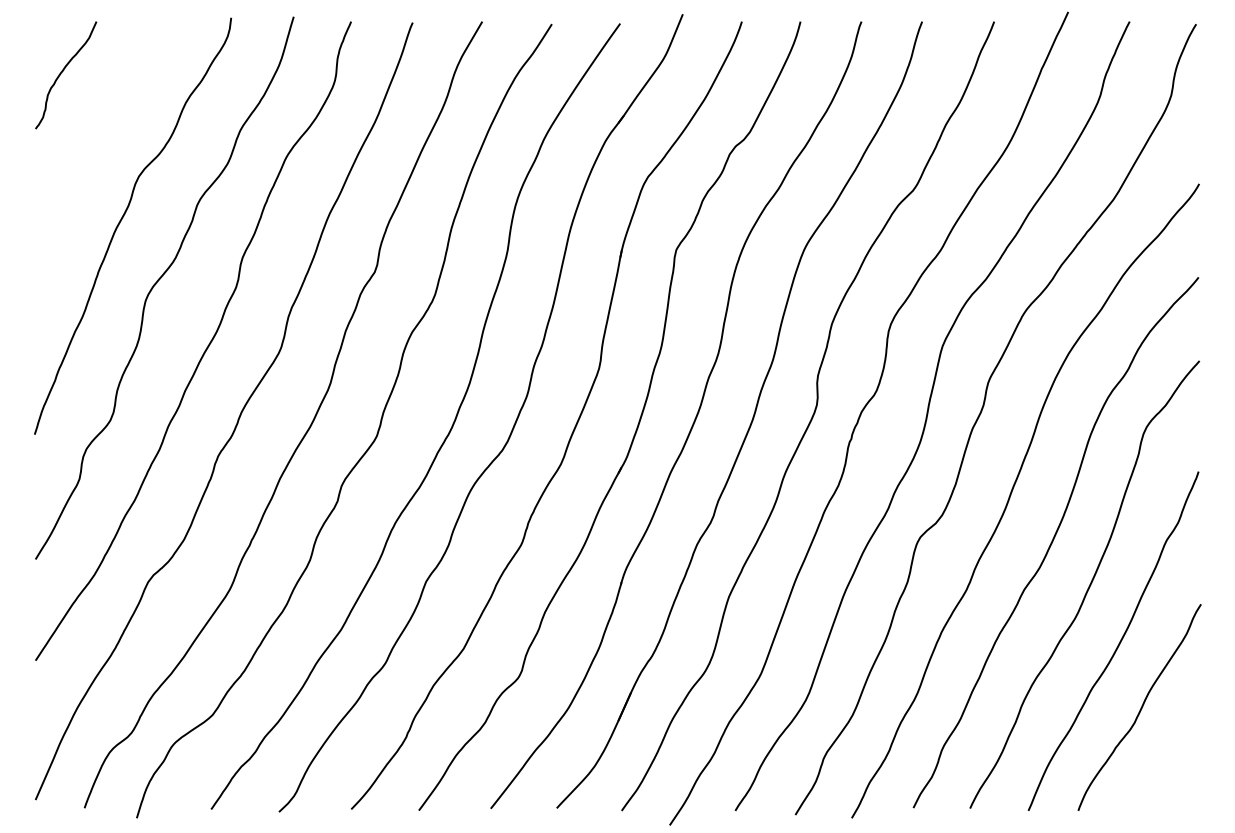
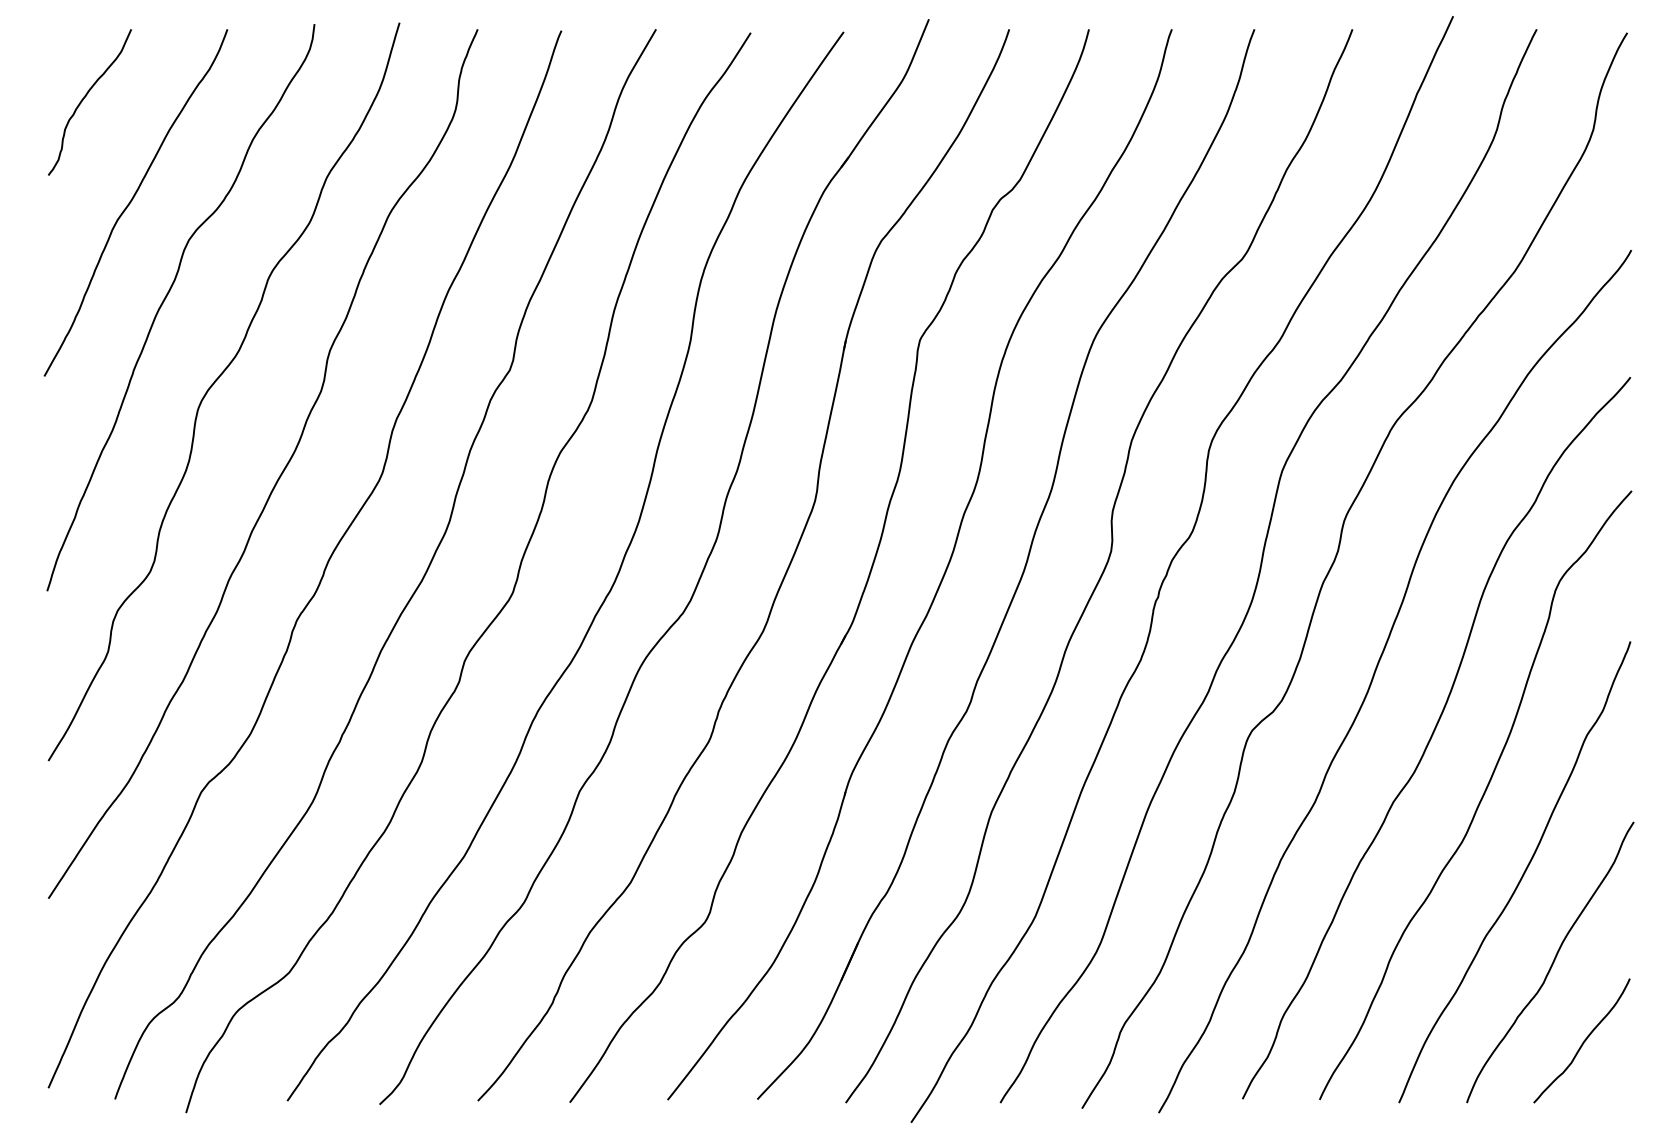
curve: (98, 146) -> (133, 199), added
curve: (1164, 765) -> (1583, 1041), added

